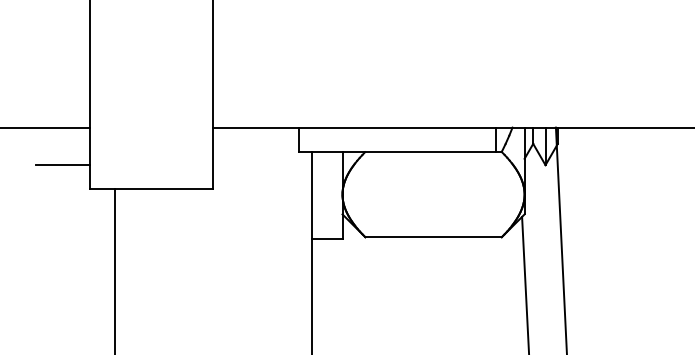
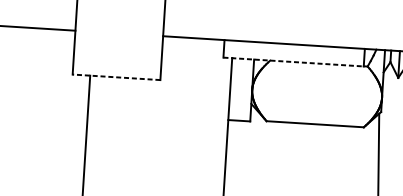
line: (398, 152) -> (294, 62), solid -> dashed
line: (63, 165) -> (54, 56), removed
line: (151, 189) -> (116, 77), solid -> dashed

